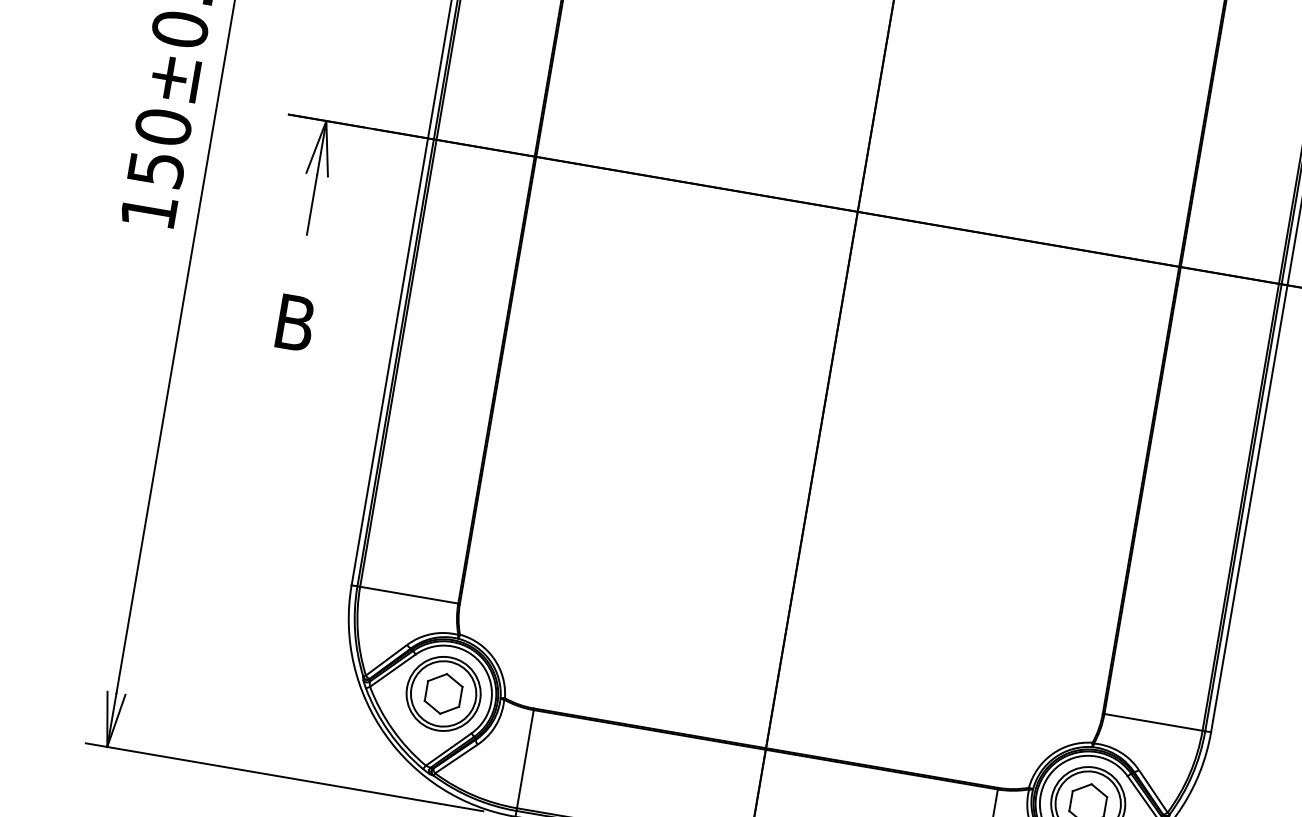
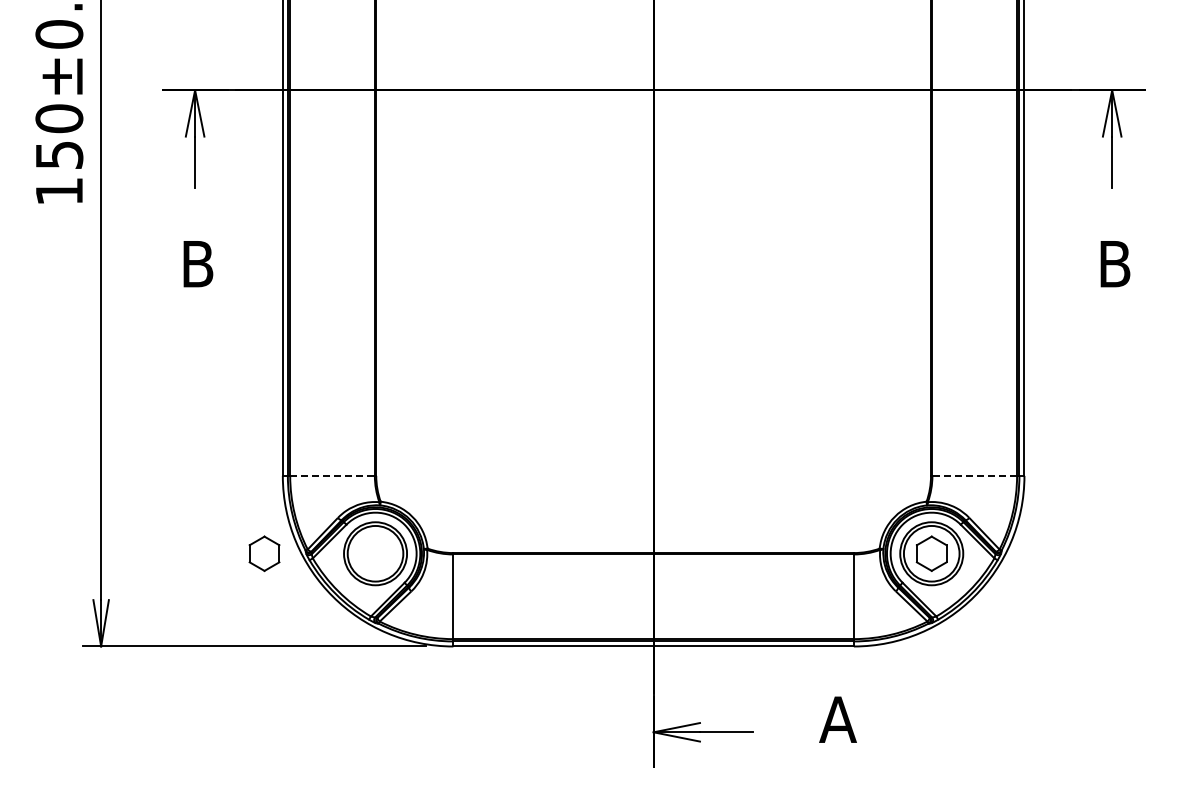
line: (410, 594) -> (333, 475), solid -> dashed
part: (443, 693) -> (264, 553), moved
line: (1153, 721) -> (974, 475), solid -> dashed

